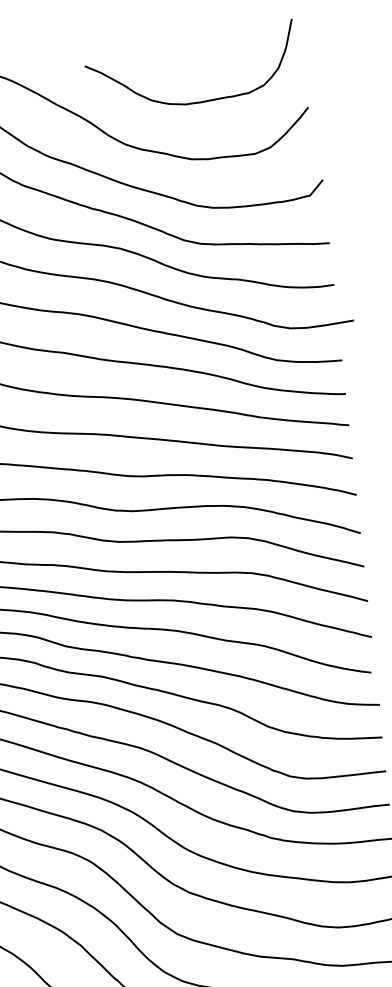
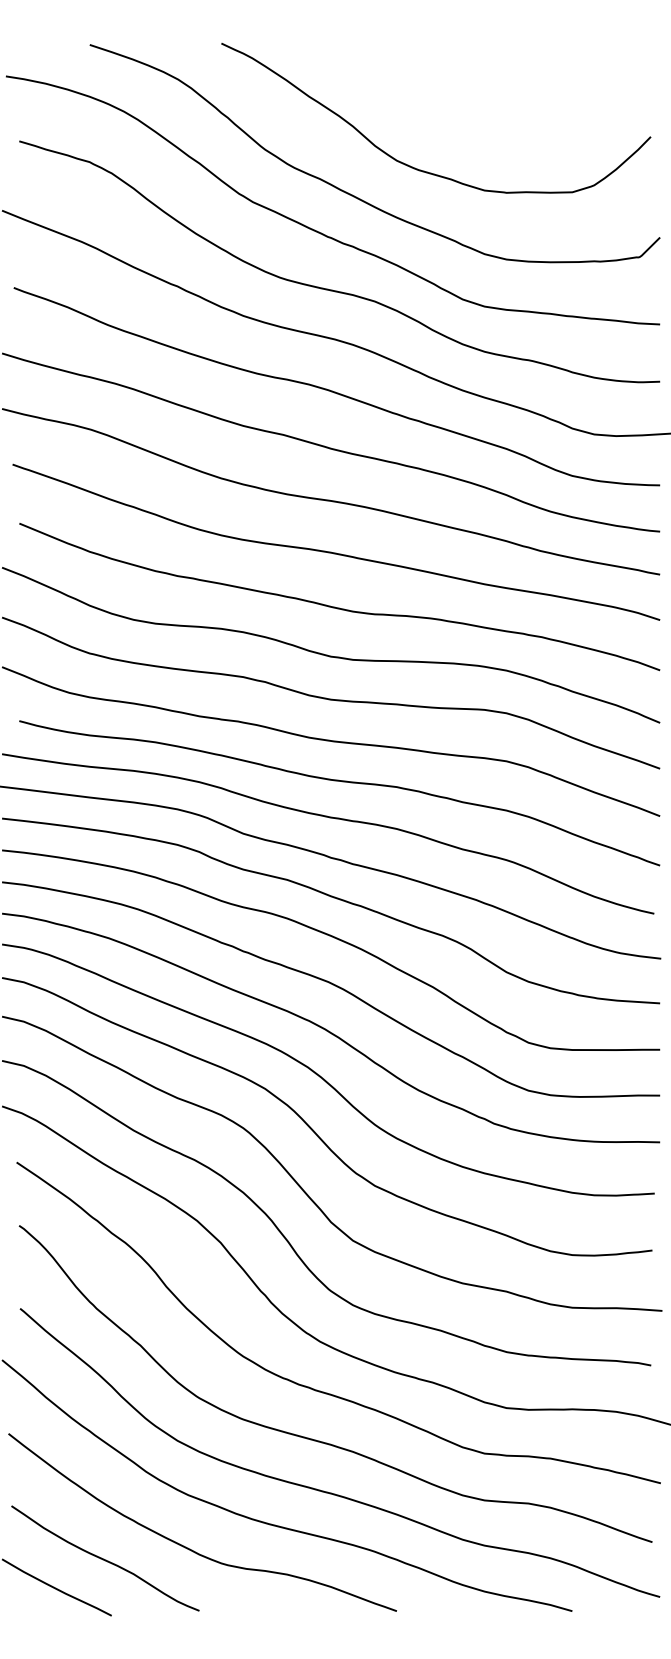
curve: (194, 102) -> (496, 113), removed

